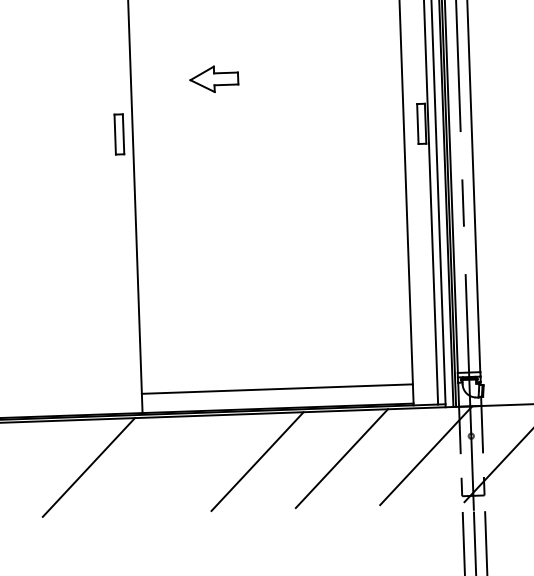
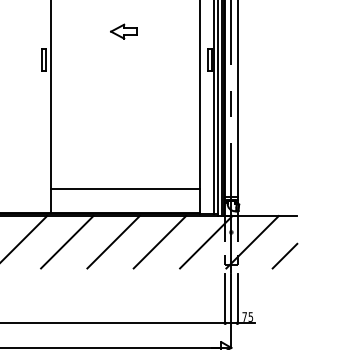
part: (213, 79) -> (123, 31), moved
line: (276, 388) -> (125, 188), moved
line: (173, 464) -> (67, 242), added

